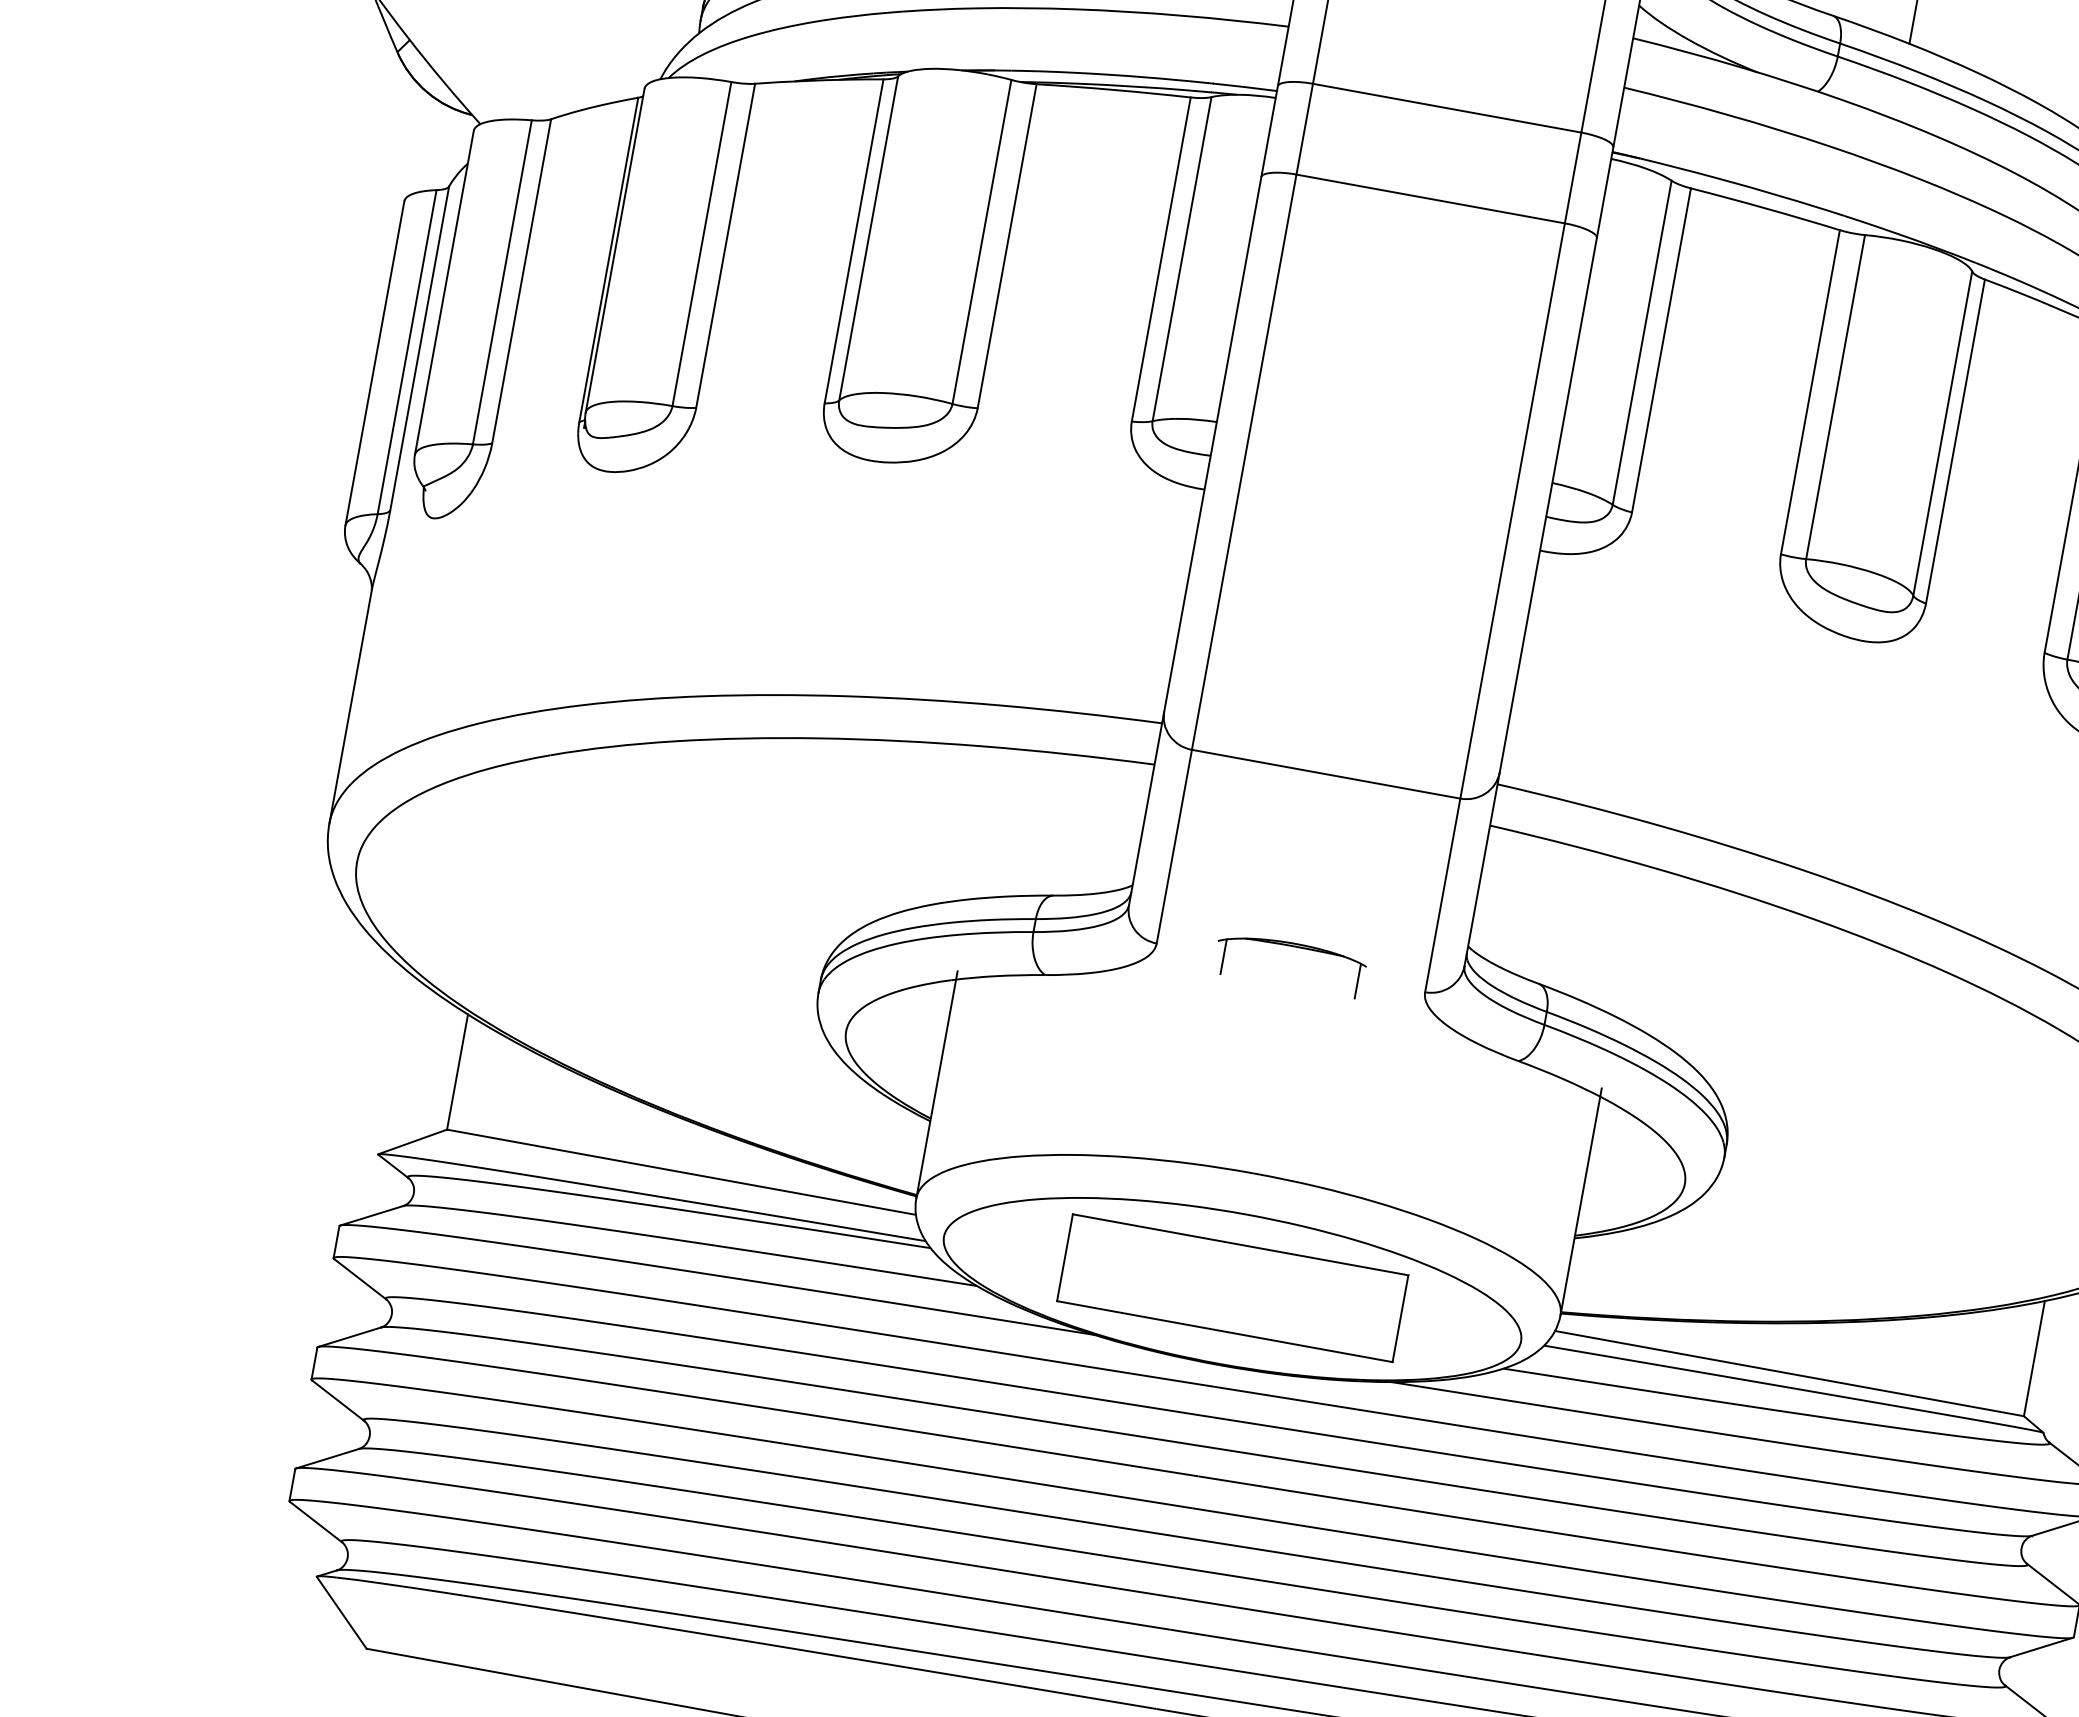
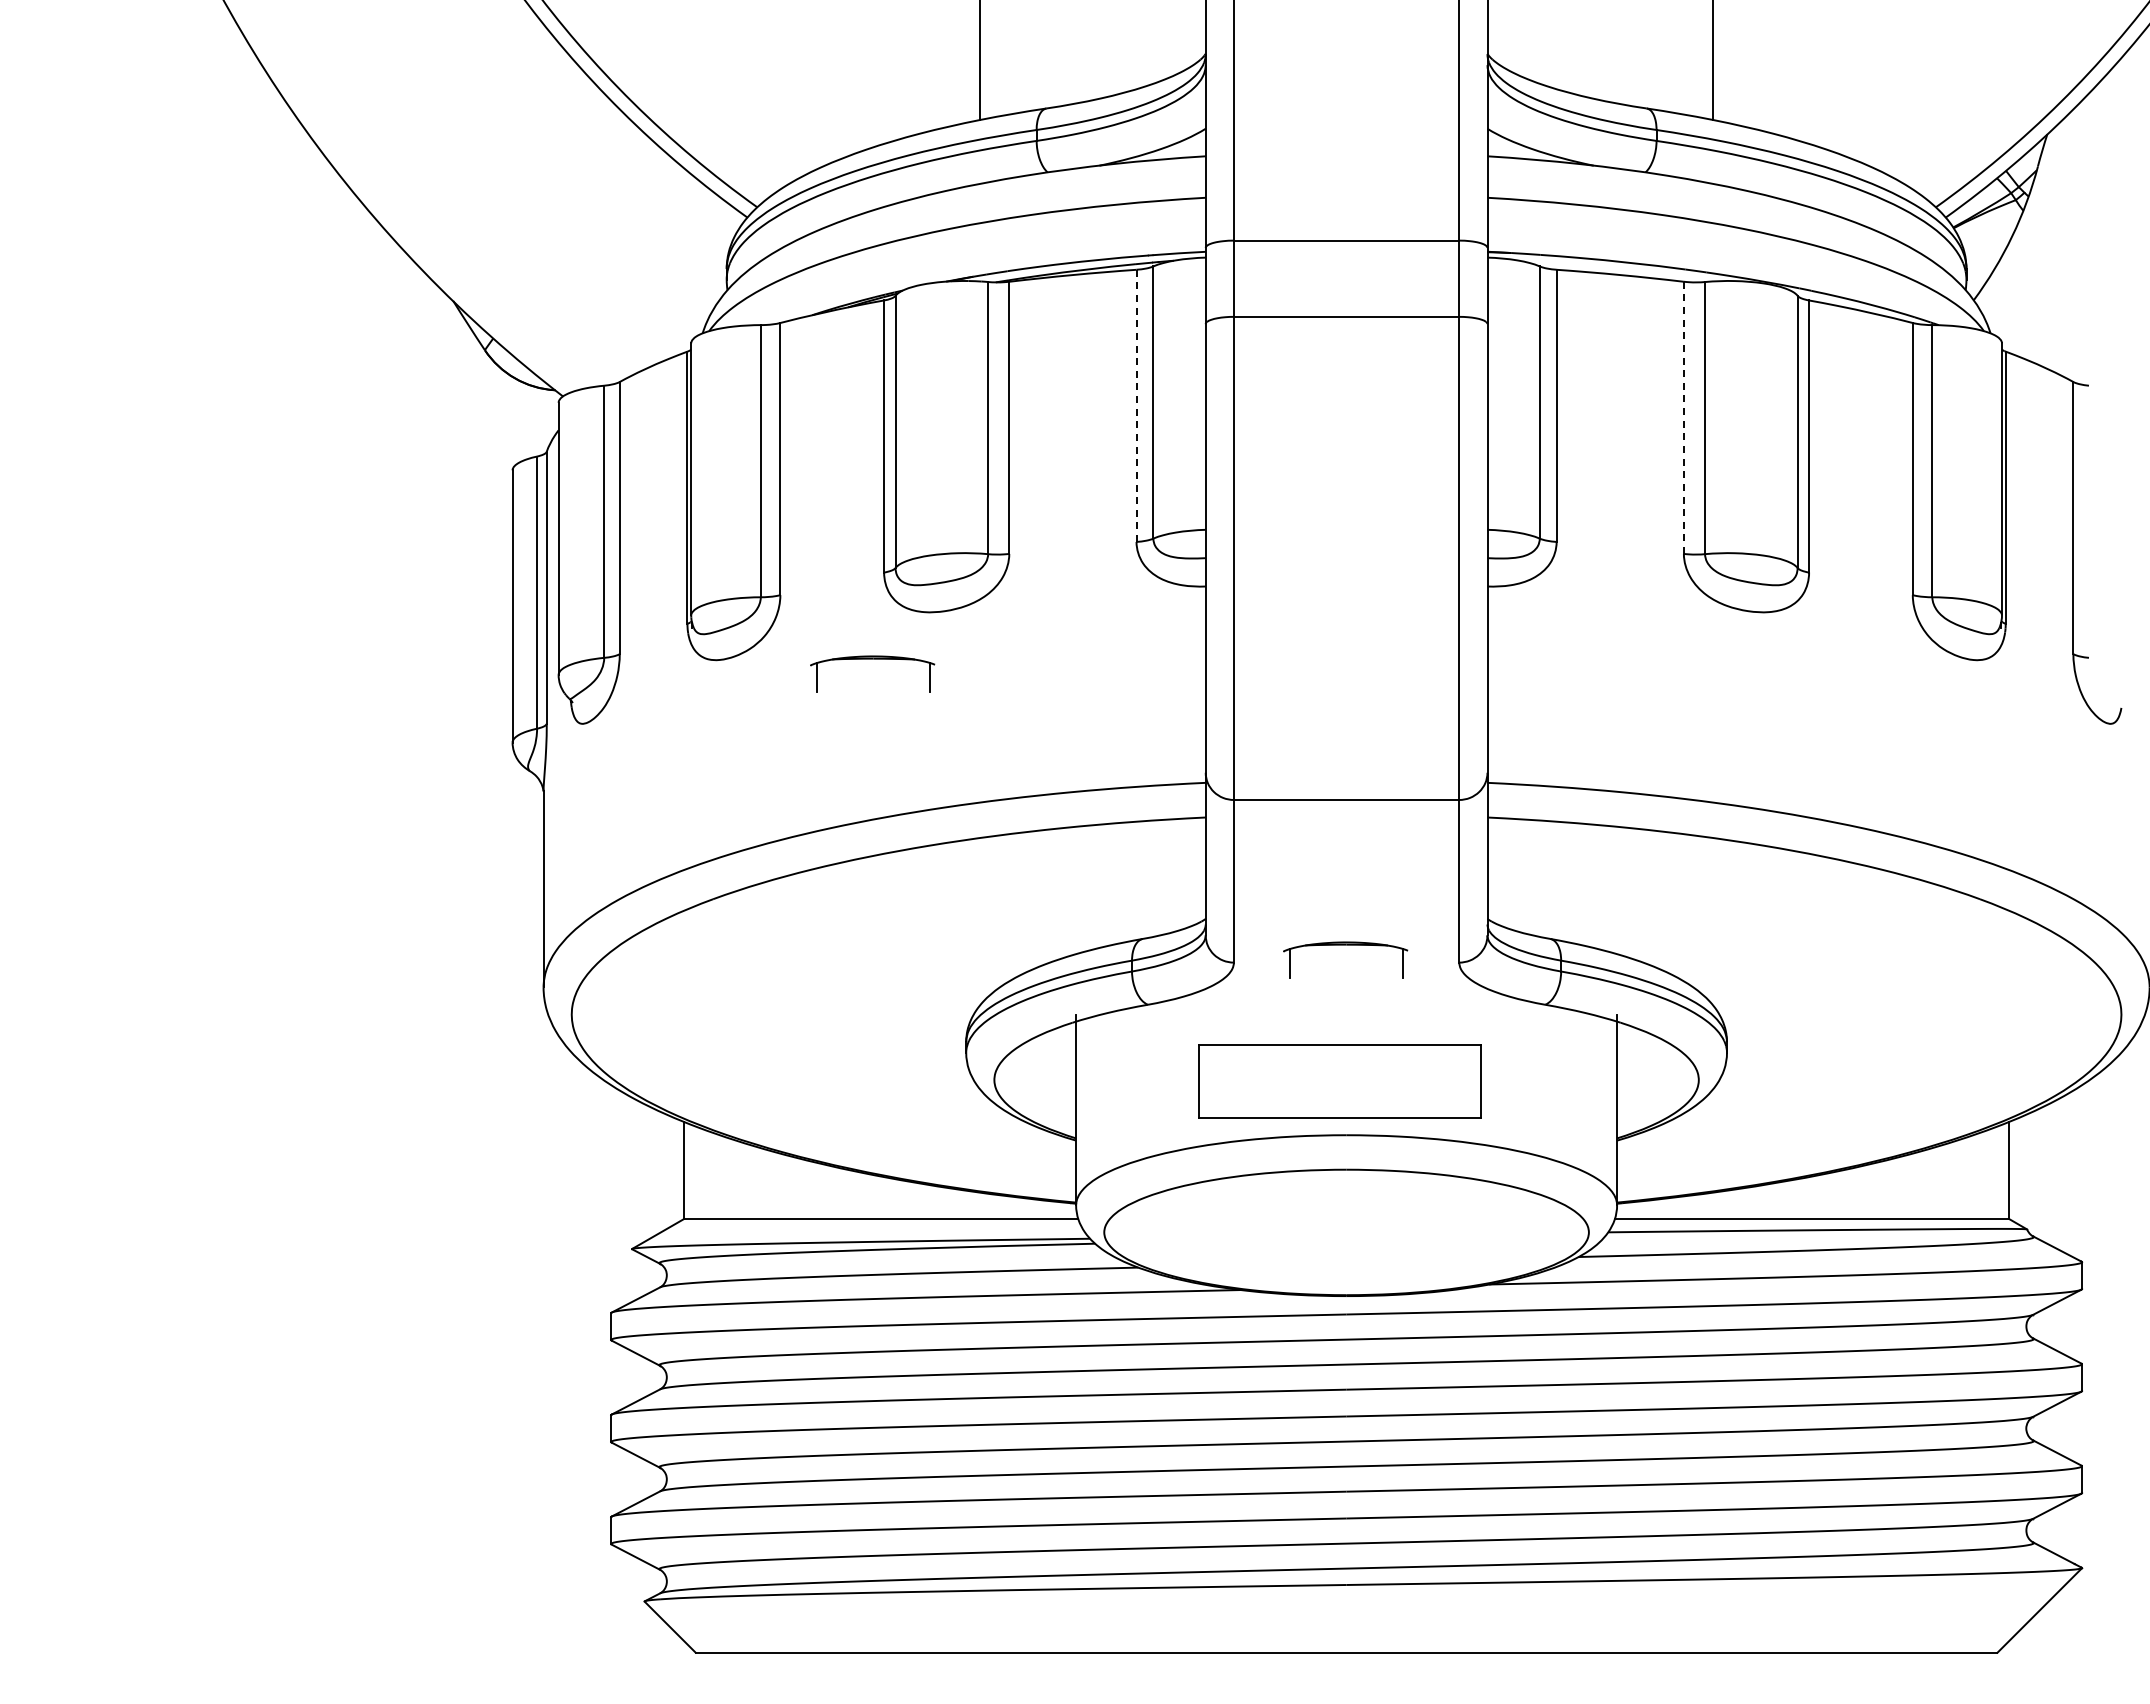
line: (1161, 260) -> (1136, 406), solid -> dashed
line: (1809, 392) -> (1683, 418), solid -> dashed
part: (792, 504) -> (872, 659), added
part: (1232, 1288) -> (1339, 1081), moved

